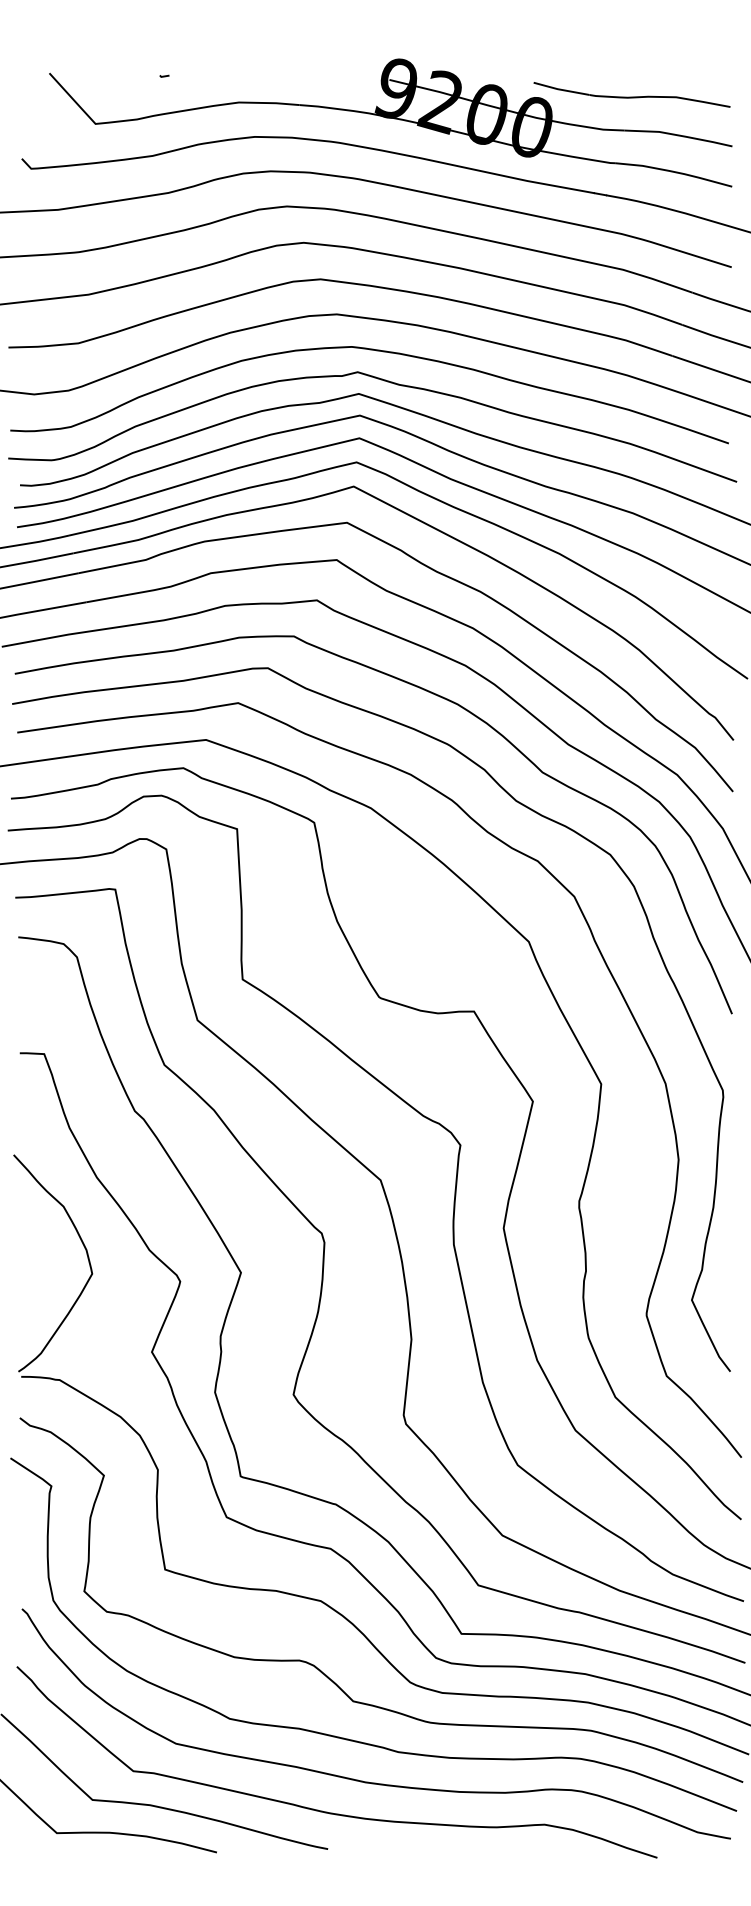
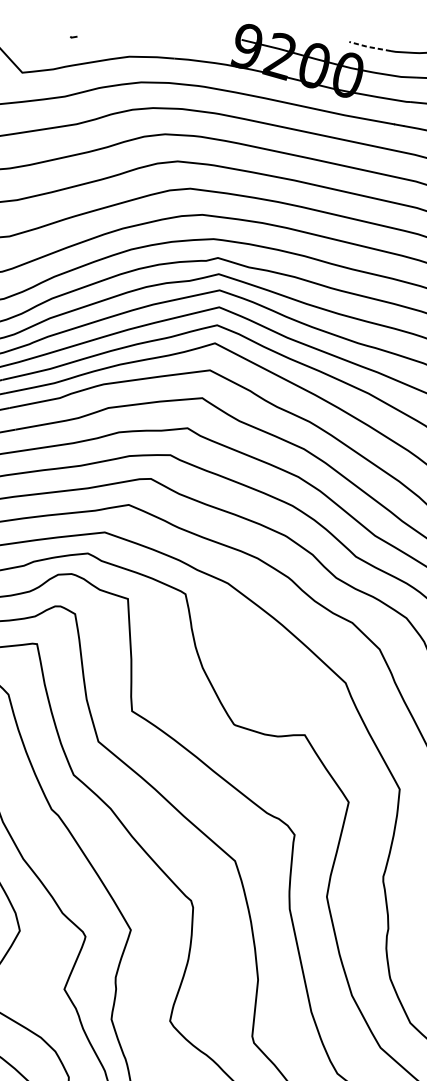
line: (560, 89) -> (369, 47), solid -> dashed

